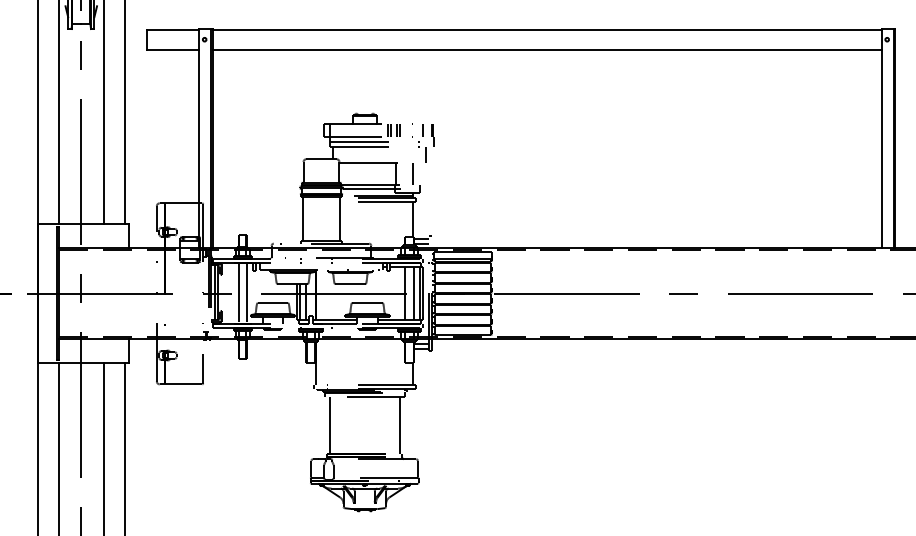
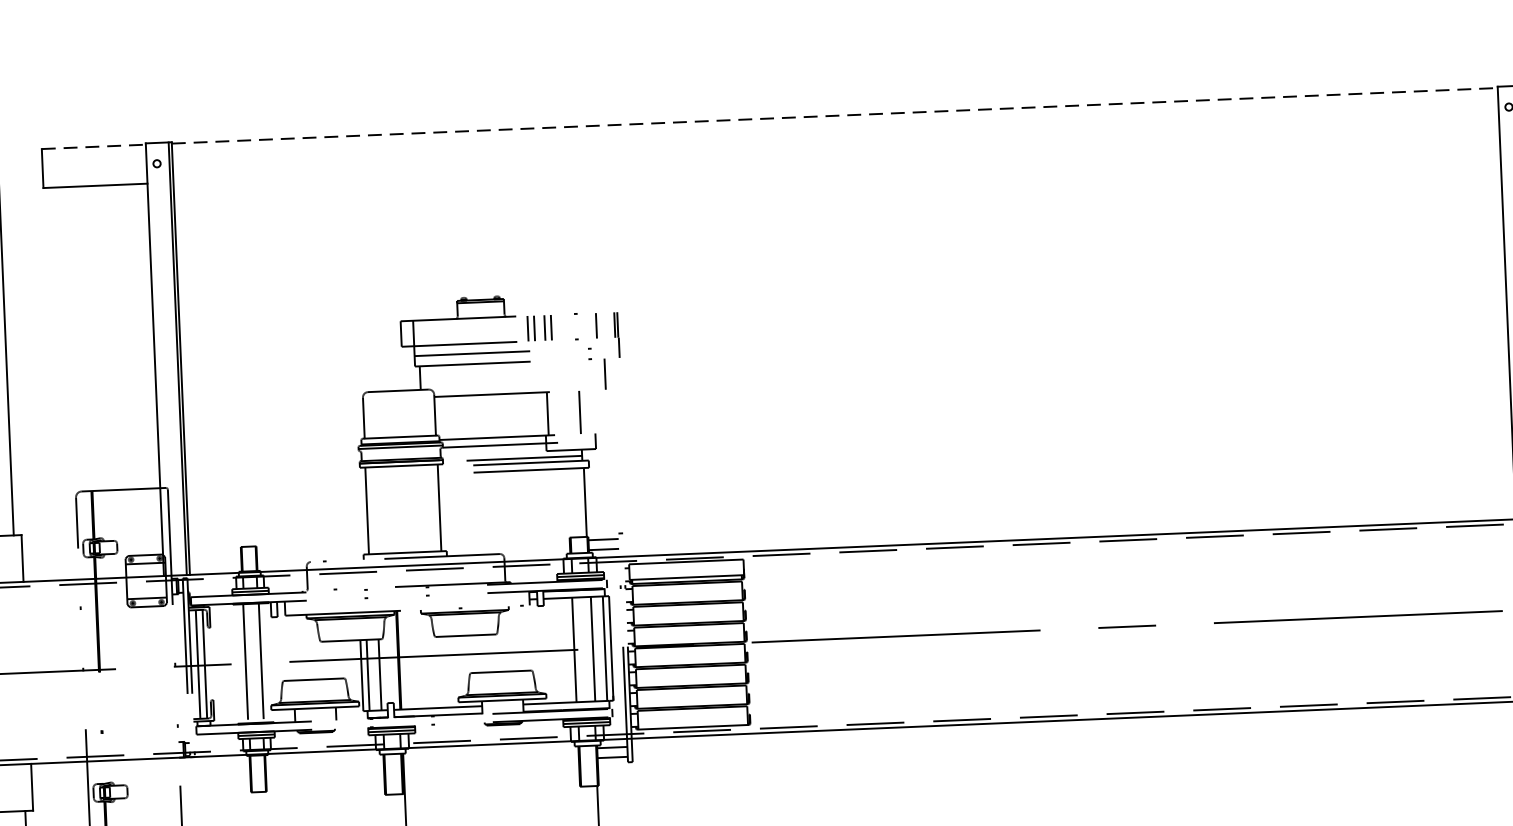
line: (173, 29) -> (94, 146), solid -> dashed
line: (547, 29) -> (835, 115), solid -> dashed
line: (546, 49) -> (834, 154), removed

